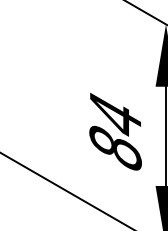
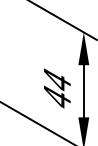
text: (115, 148) -> (57, 97), 84 -> 44

